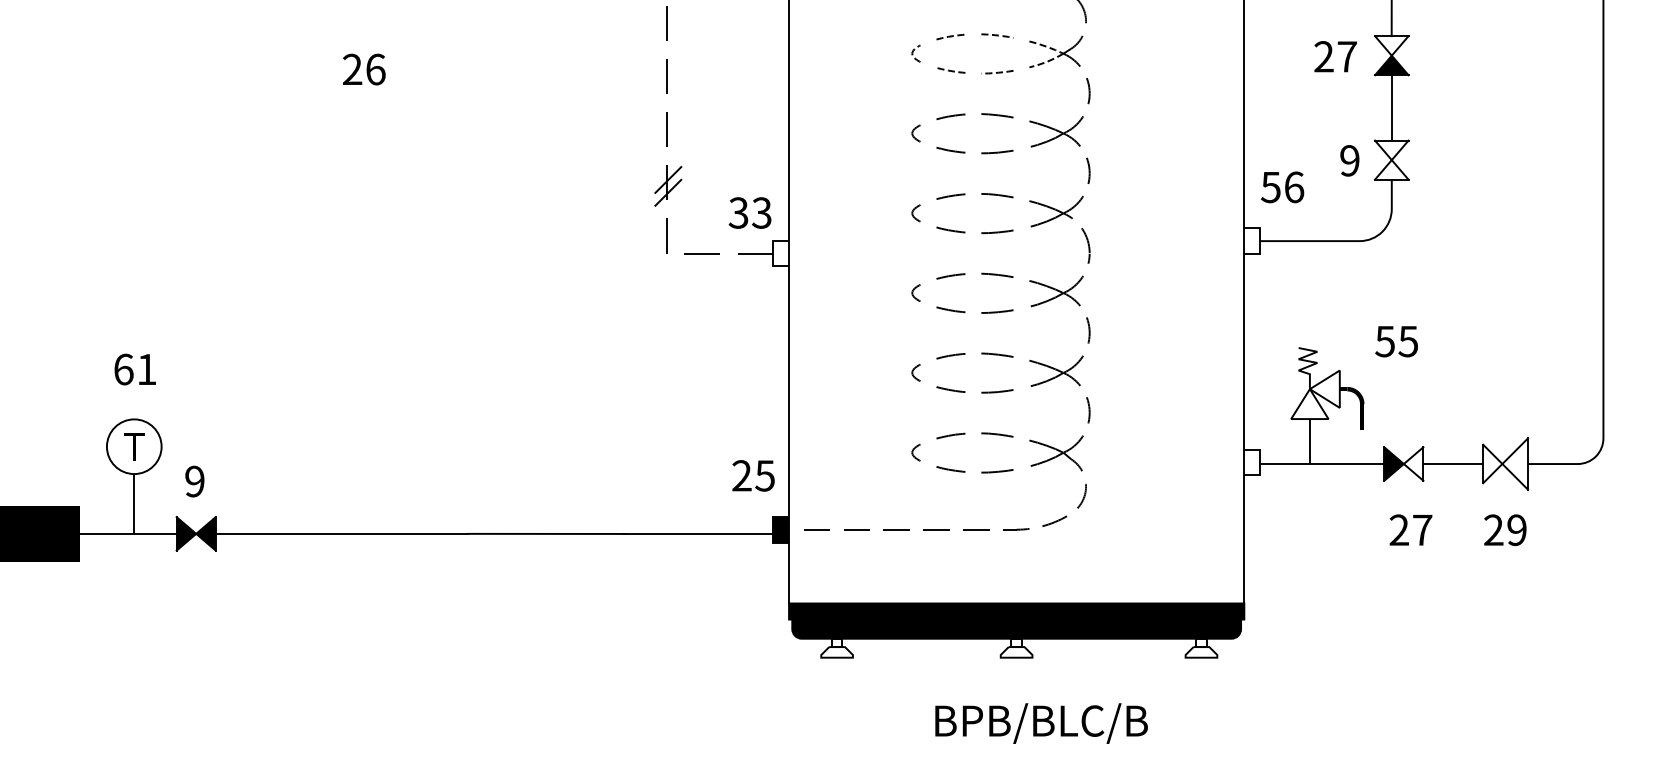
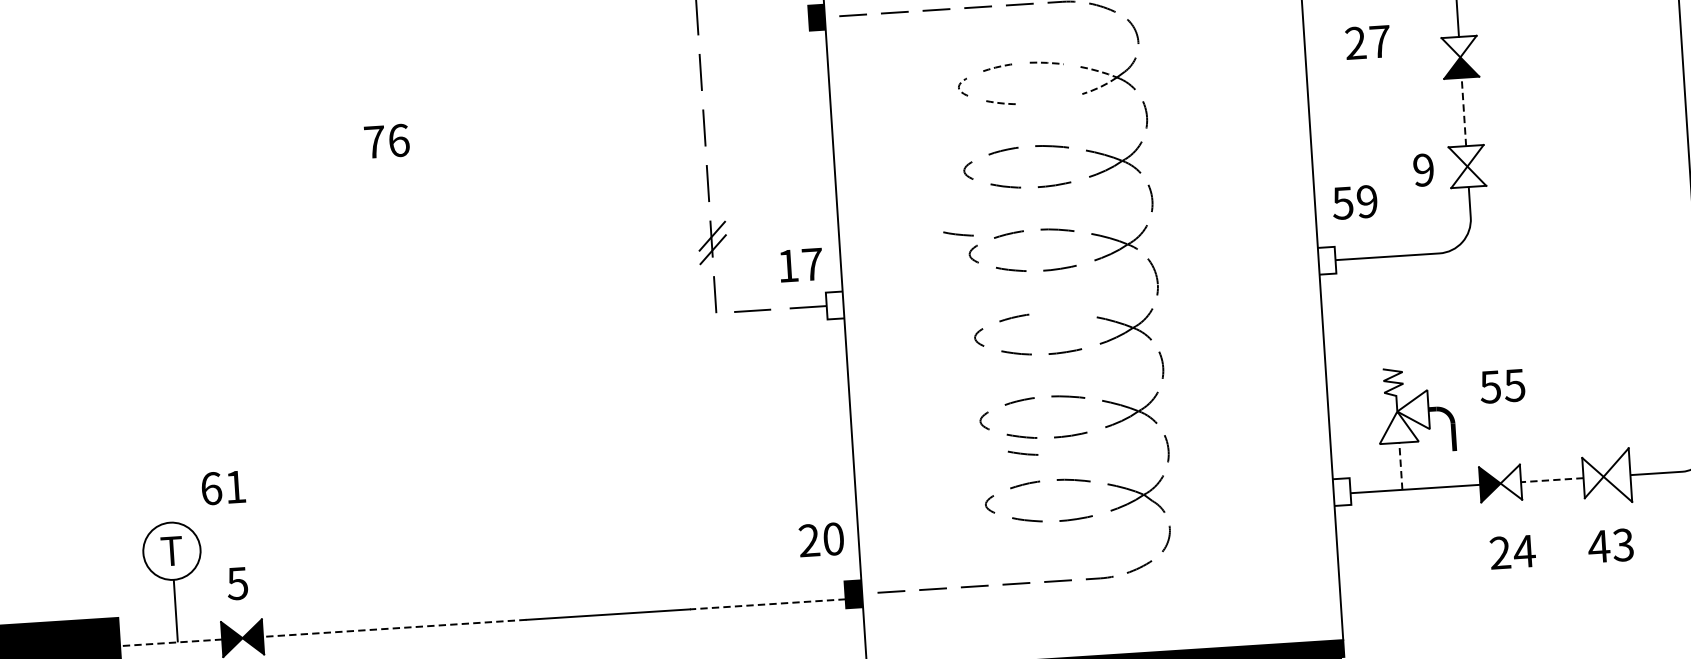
text: (1335, 56) -> (1367, 42), moved
text: (352, 68) -> (374, 141), 26 -> 76
line: (997, 72) -> (1049, 101), removed
line: (1391, 107) -> (1463, 111), solid -> dashed
text: (1294, 187) -> (1367, 201), 56 -> 59
line: (902, 192) -> (958, 233), added
text: (749, 212) -> (799, 264), 33 -> 17
line: (997, 274) -> (1062, 312), removed
text: (1396, 341) -> (1502, 386), moved
text: (134, 369) -> (222, 487), moved
line: (950, 405) -> (1022, 452), added
line: (1309, 441) -> (1400, 466), solid -> dashed
line: (1453, 464) -> (1552, 480), solid -> dashed
text: (764, 475) -> (832, 538), 25 -> 20
text: (194, 481) -> (237, 583), 9 -> 5
text: (1422, 529) -> (1524, 550), 27 -> 24
text: (1504, 529) -> (1610, 545), 29 -> 43
line: (127, 533) -> (170, 642), solid -> dashed
line: (341, 533) -> (394, 627), solid -> dashed
line: (698, 533) -> (767, 603), solid -> dashed

